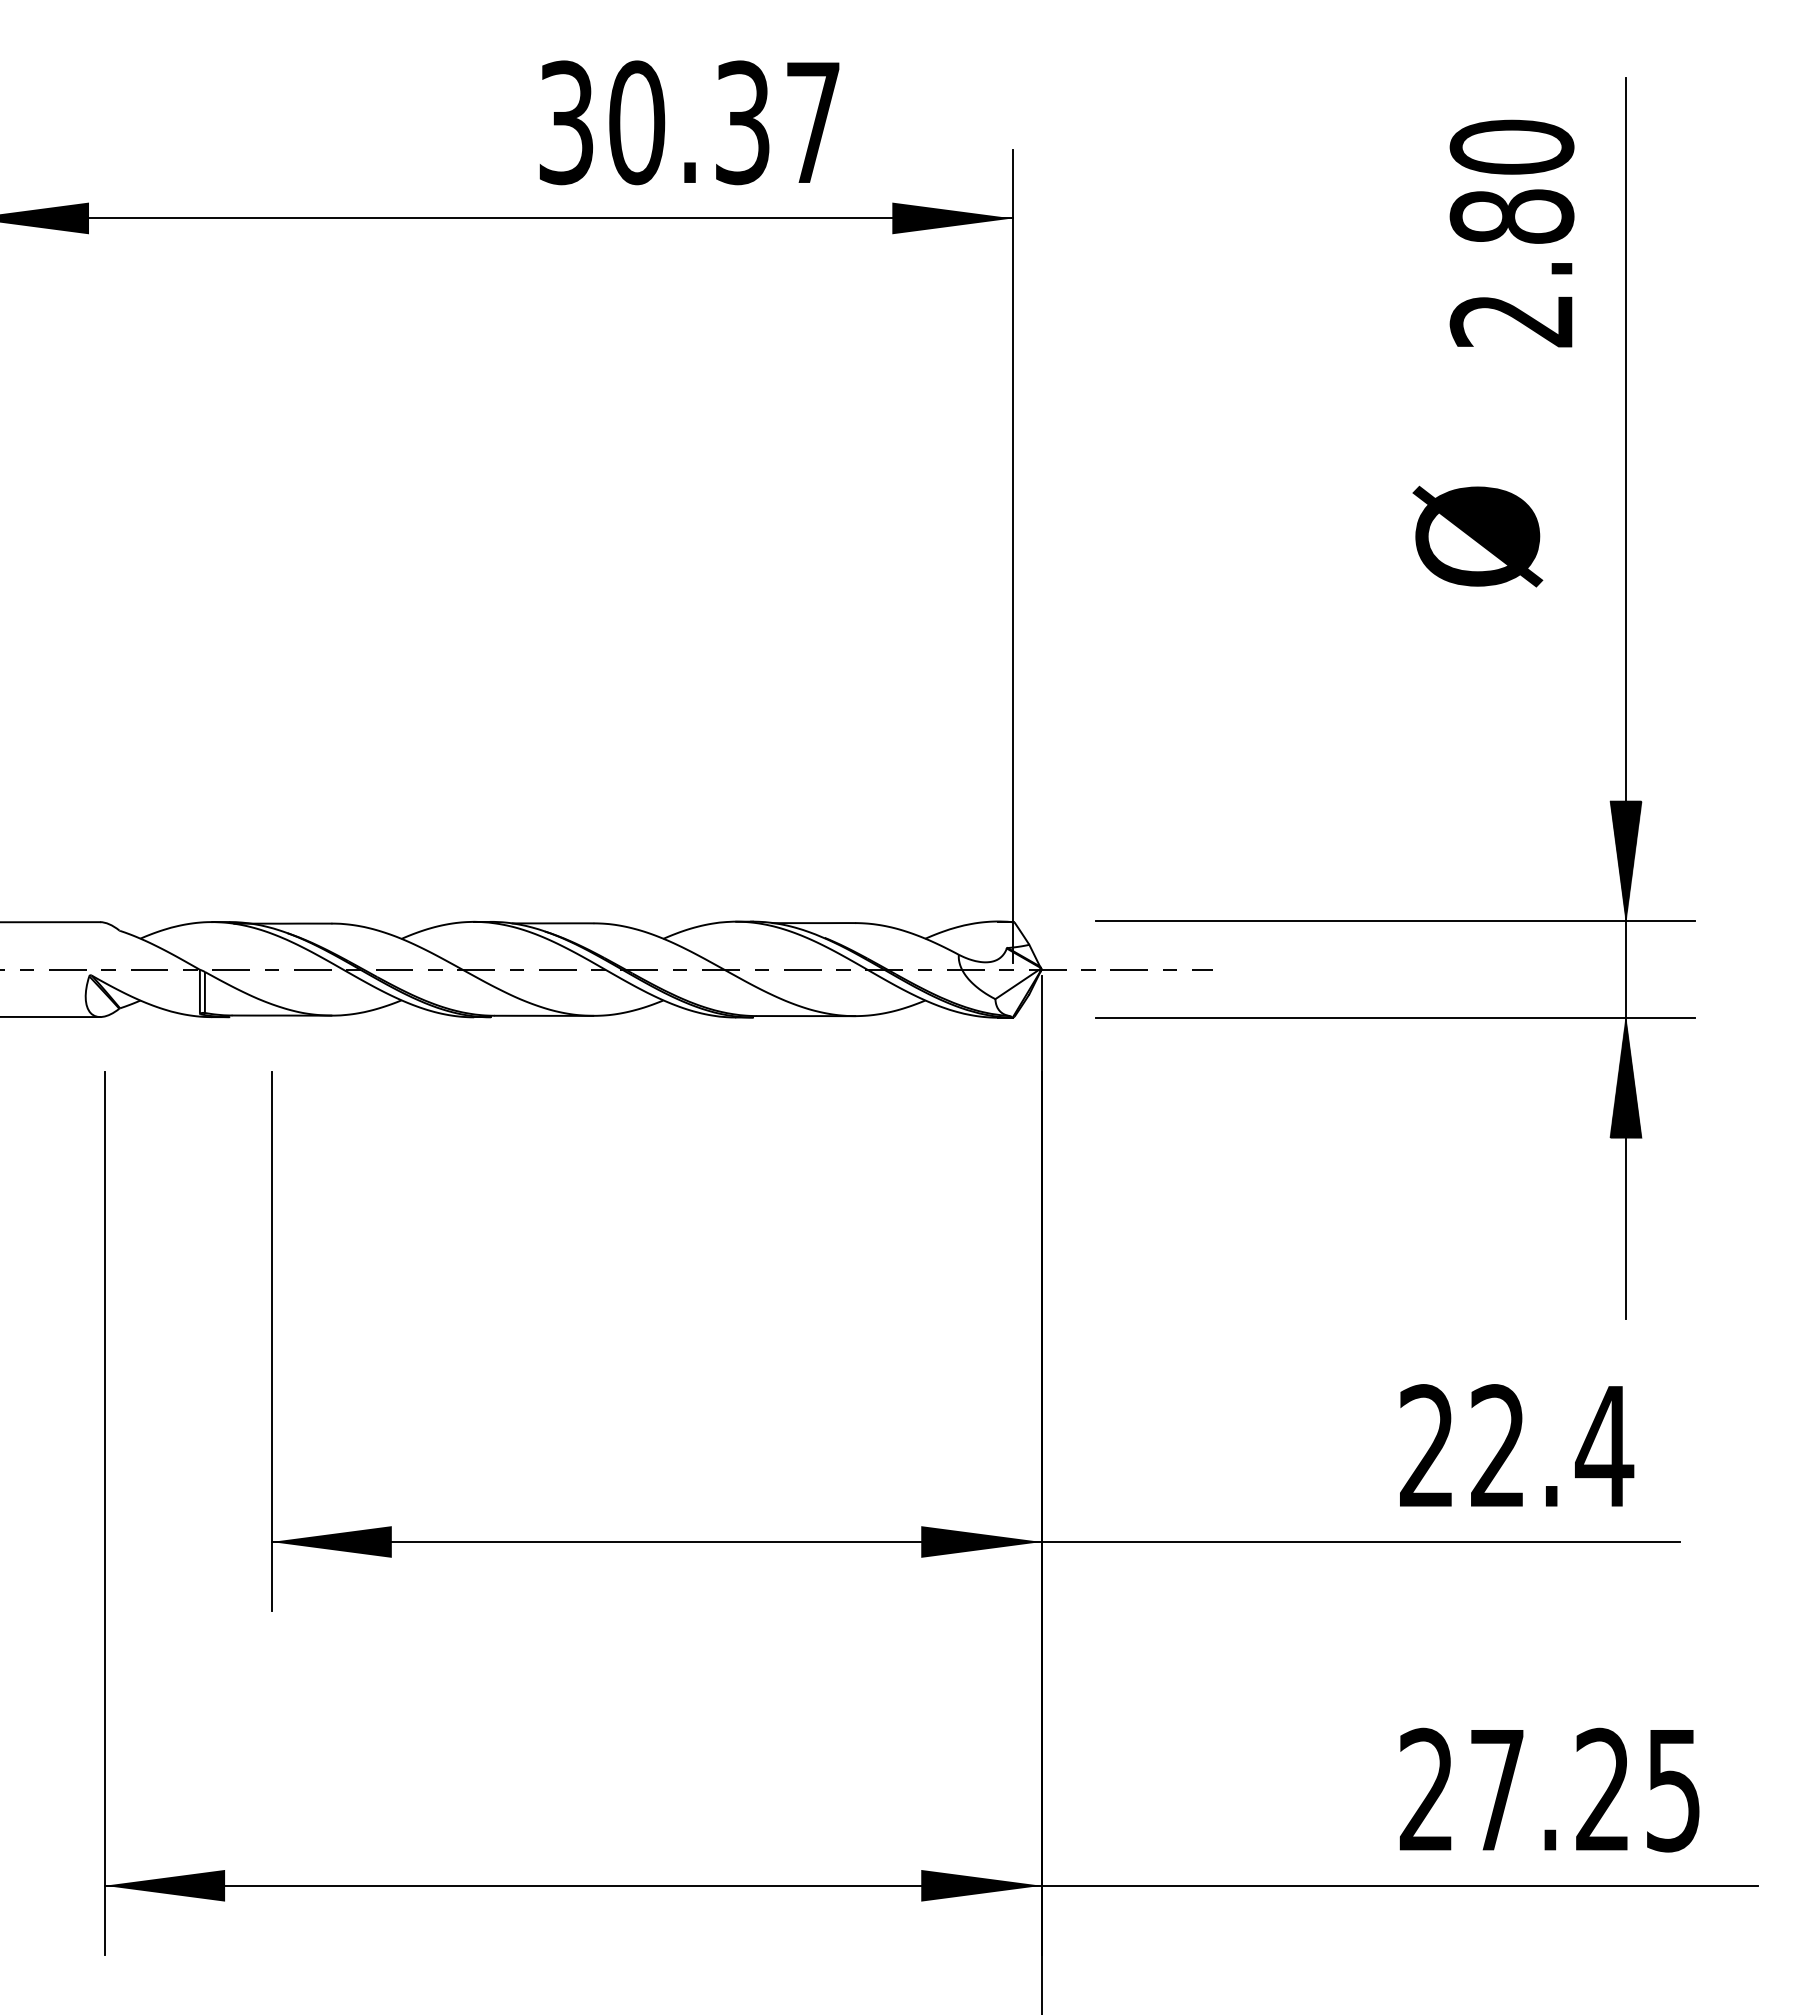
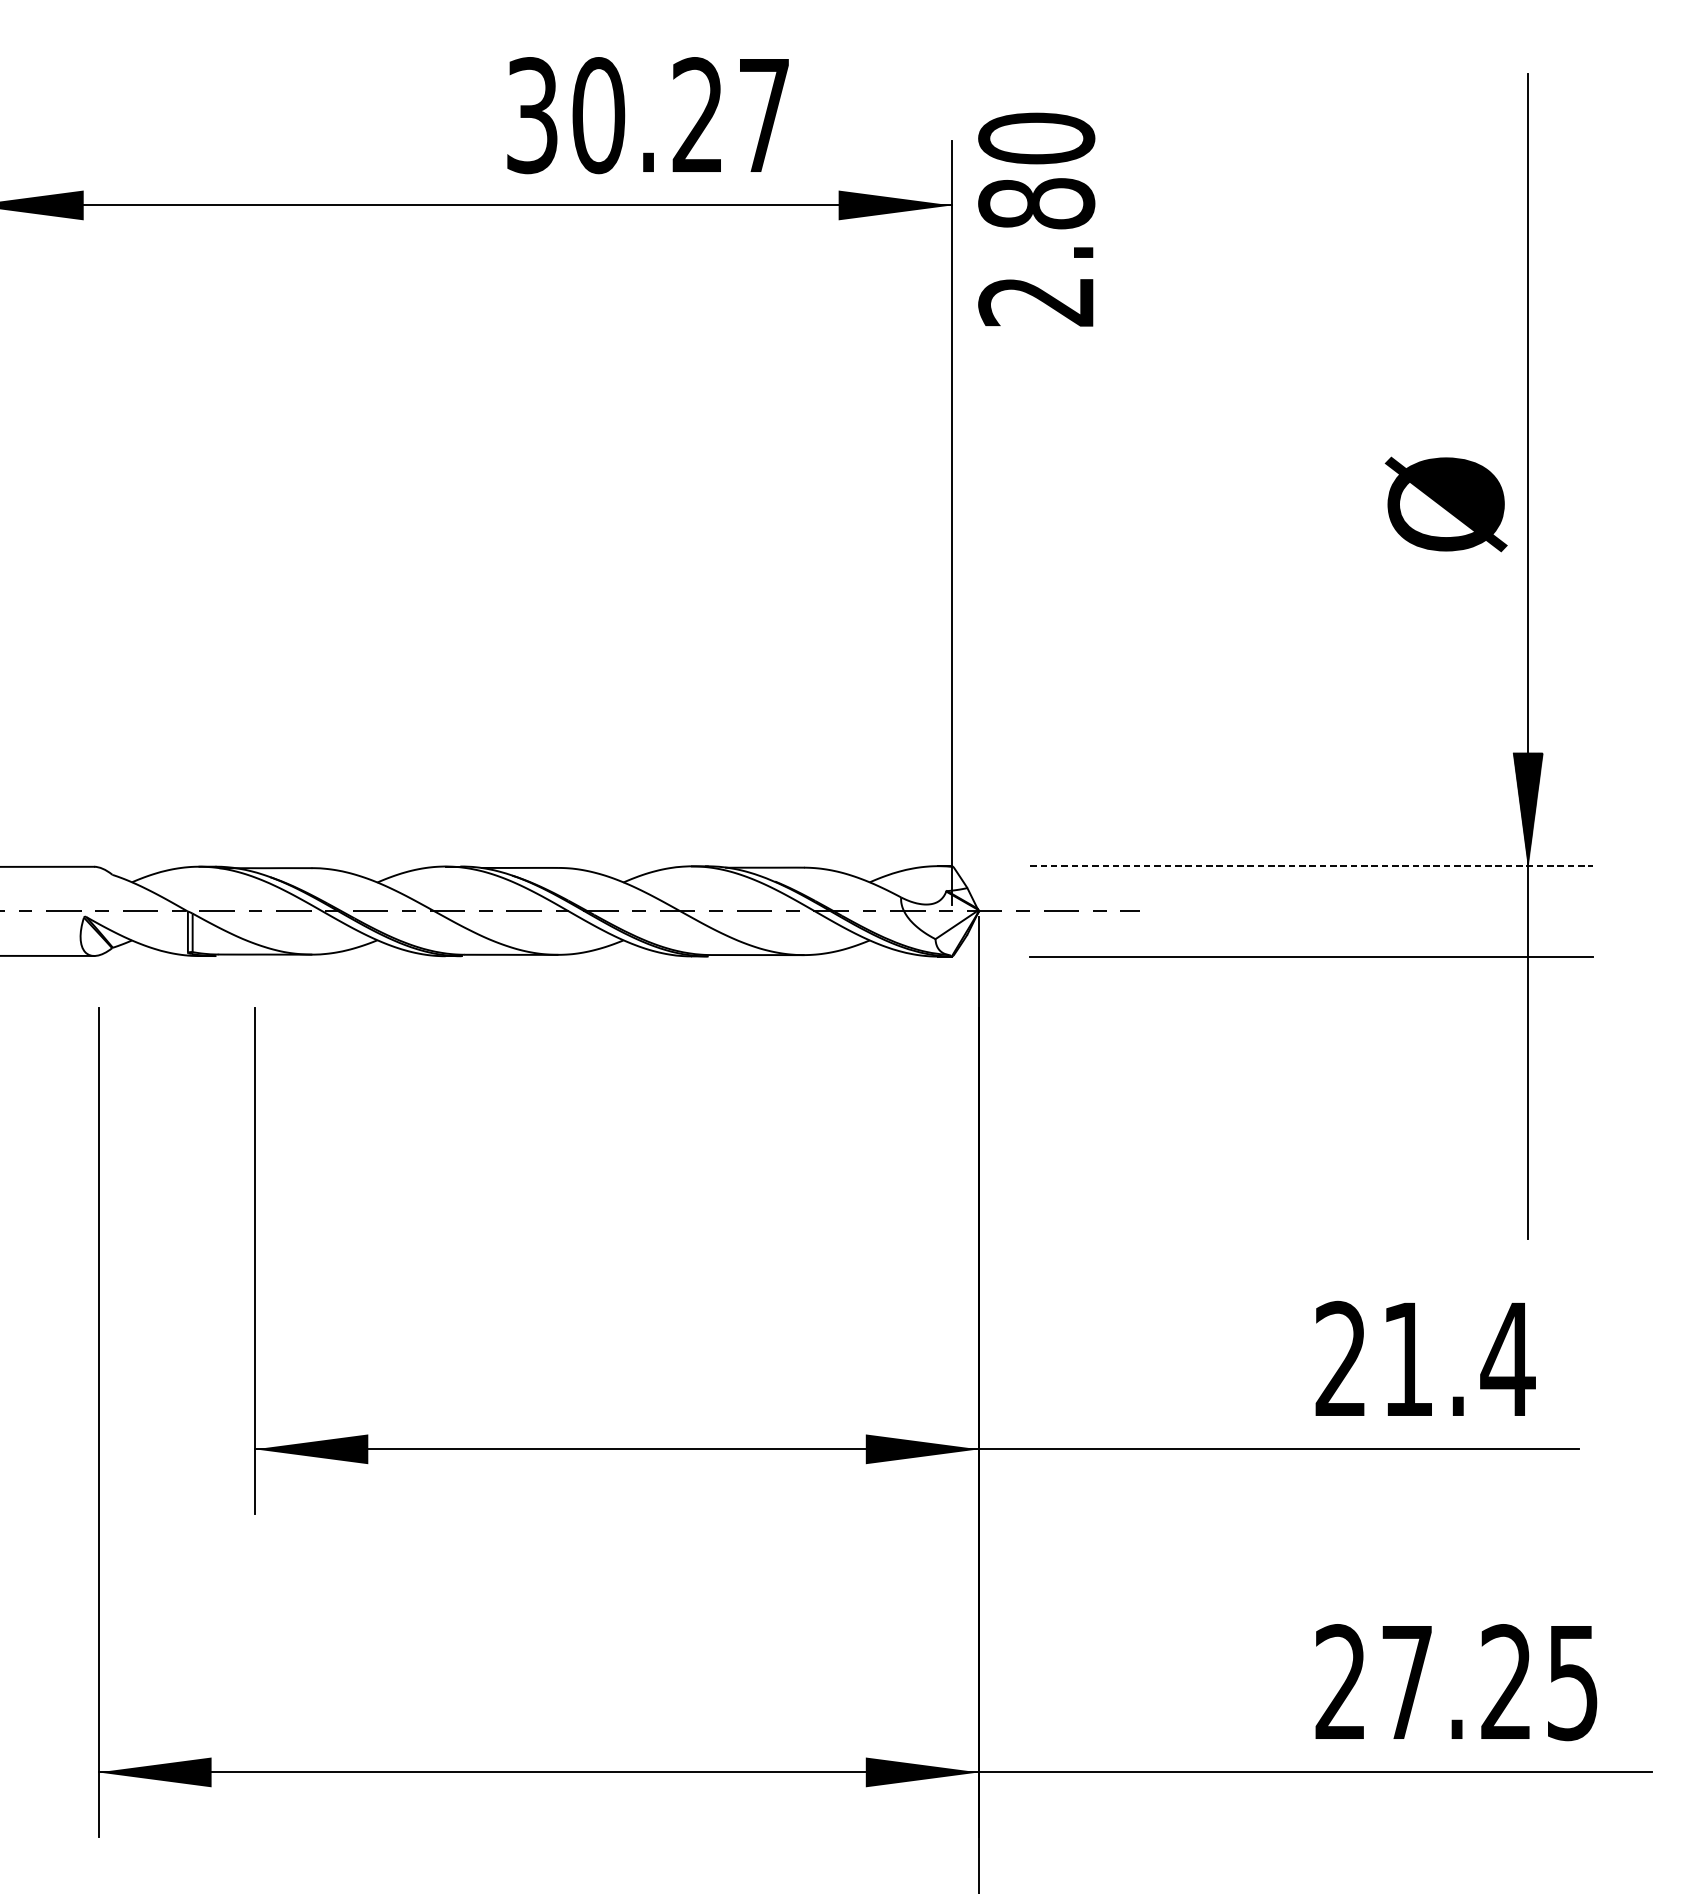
text: (742, 122) -> (697, 115), 30.37 -> 30.27
text: (1511, 233) -> (1036, 219), moved
text: (1477, 536) -> (1445, 504), moved
line: (1395, 921) -> (1311, 866), solid -> dashed
hatch: (1625, 1077) -> (1527, 1012), removed
text: (1497, 1445) -> (1407, 1358), 22.4 -> 21.4

